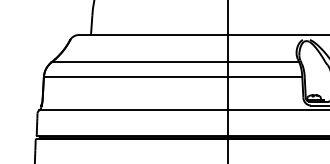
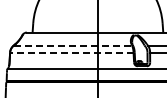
line: (176, 62) -> (73, 45), solid -> dashed
line: (172, 76) -> (71, 52), solid -> dashed

